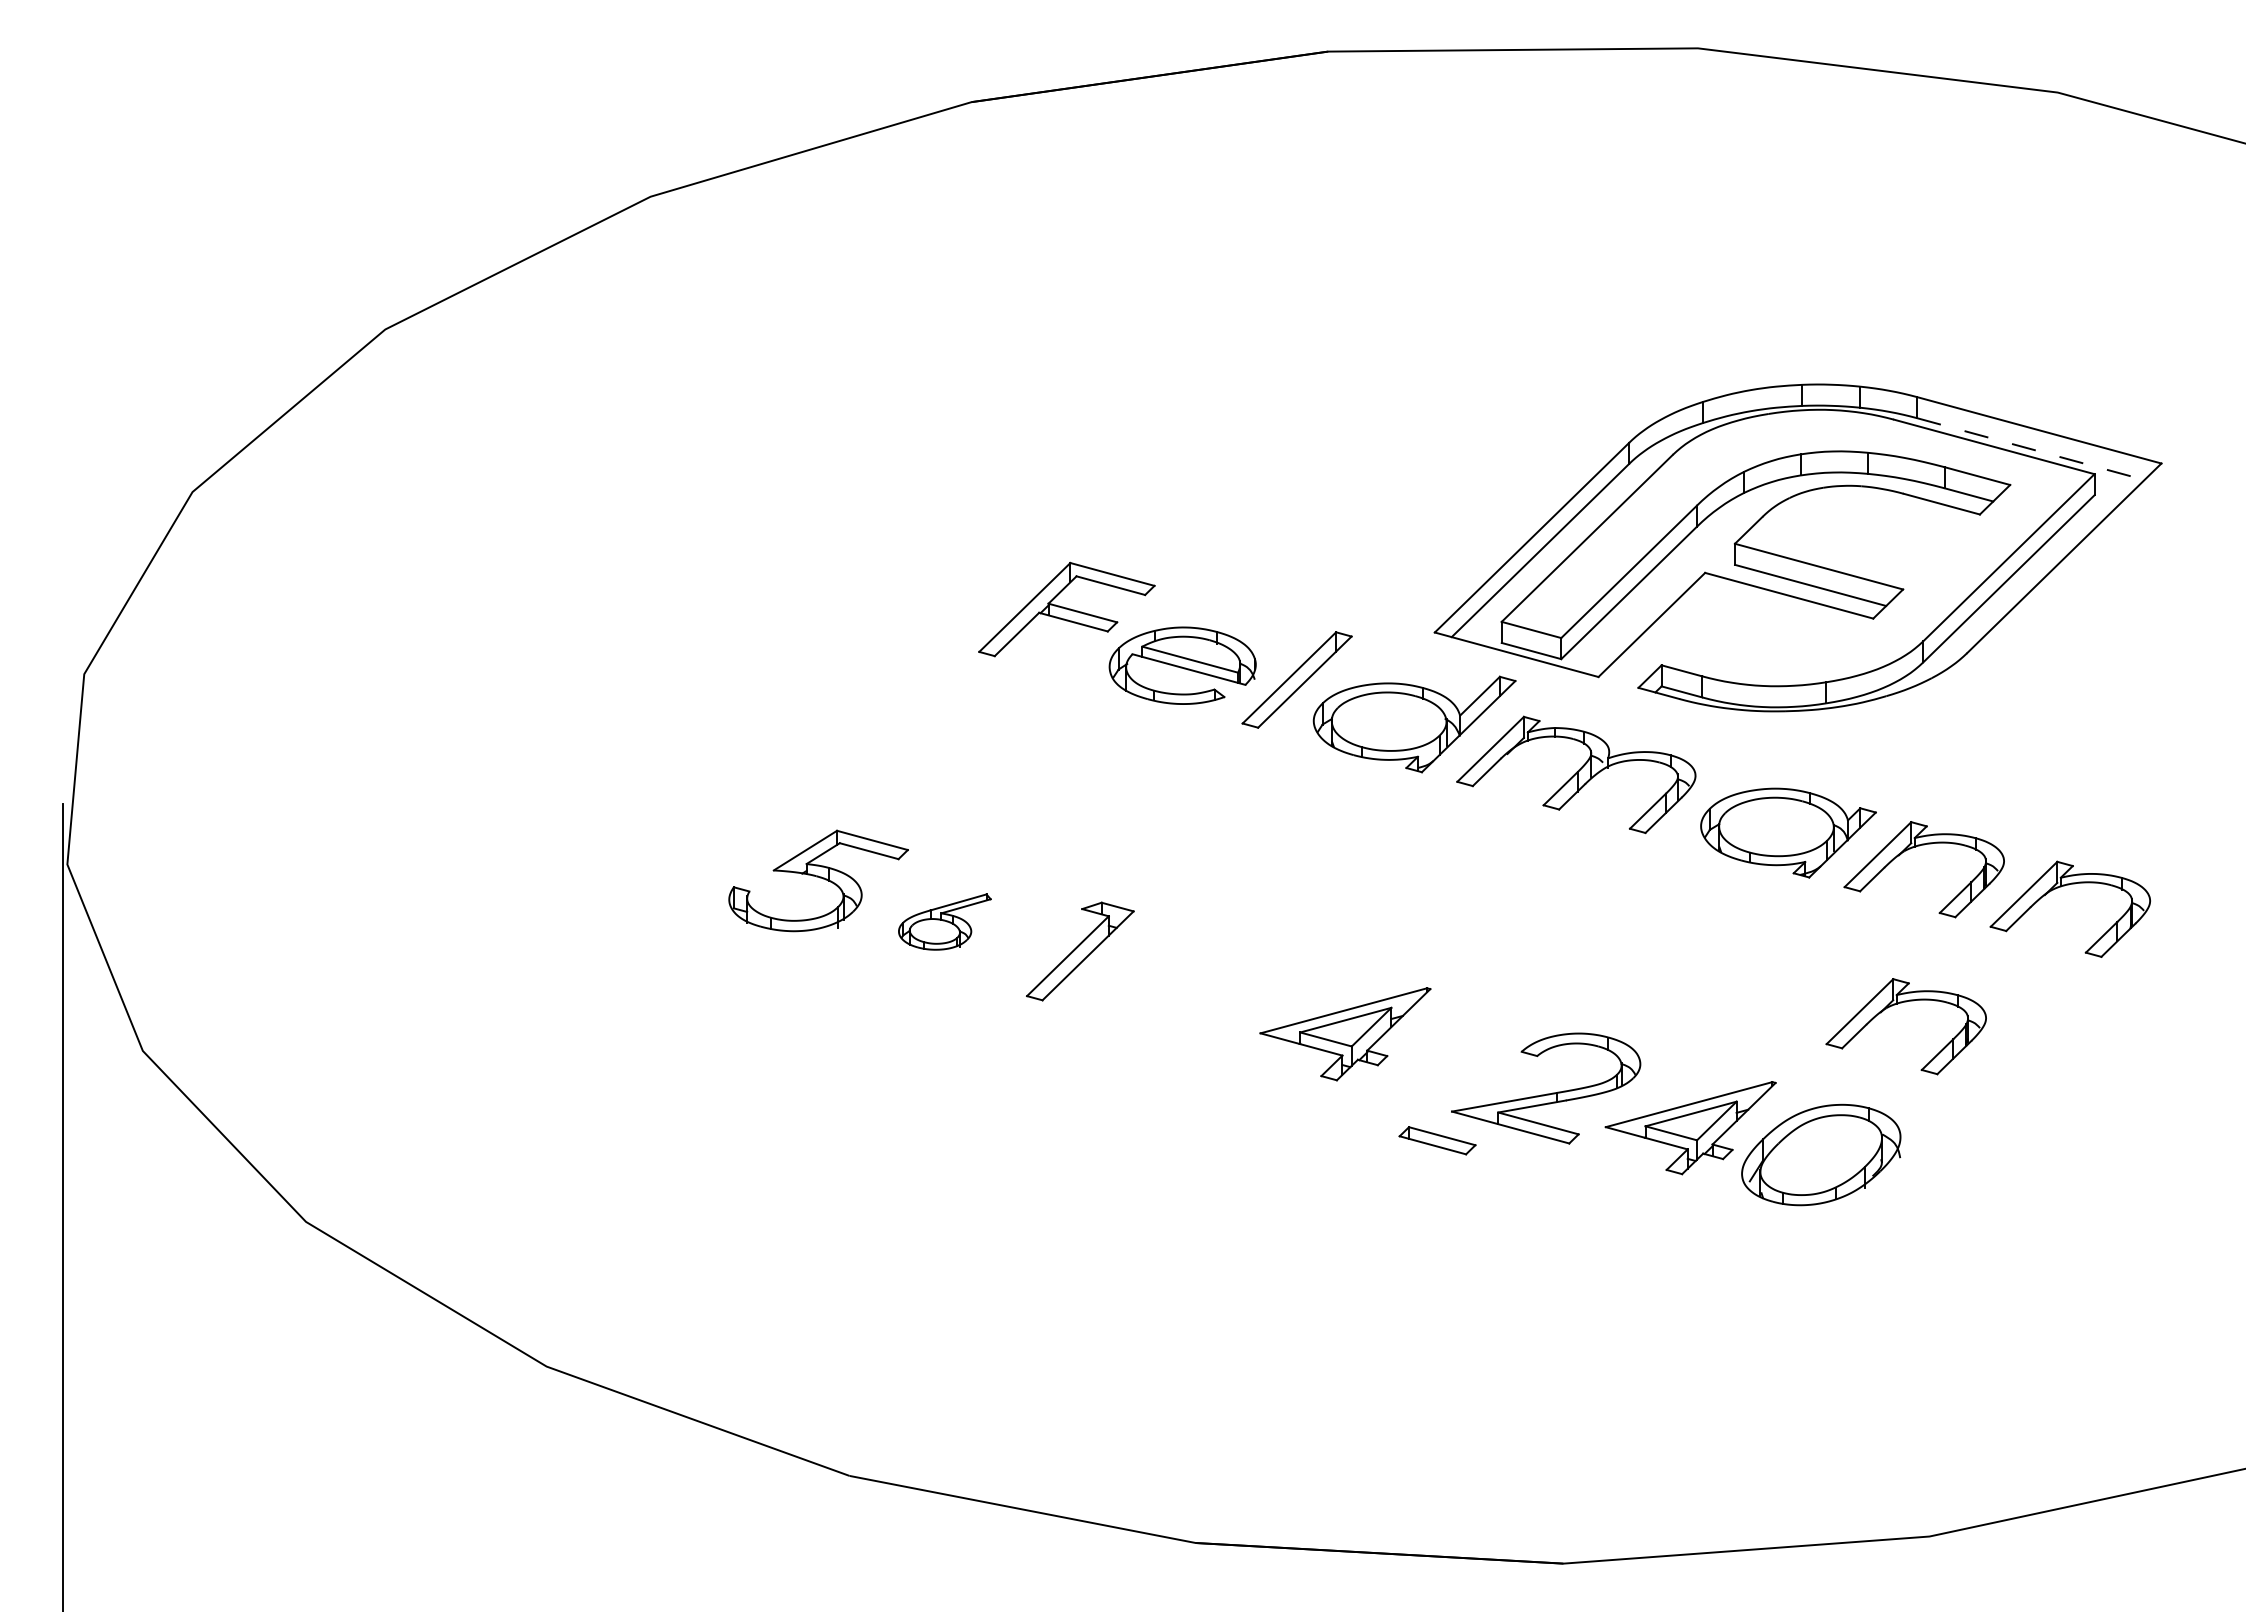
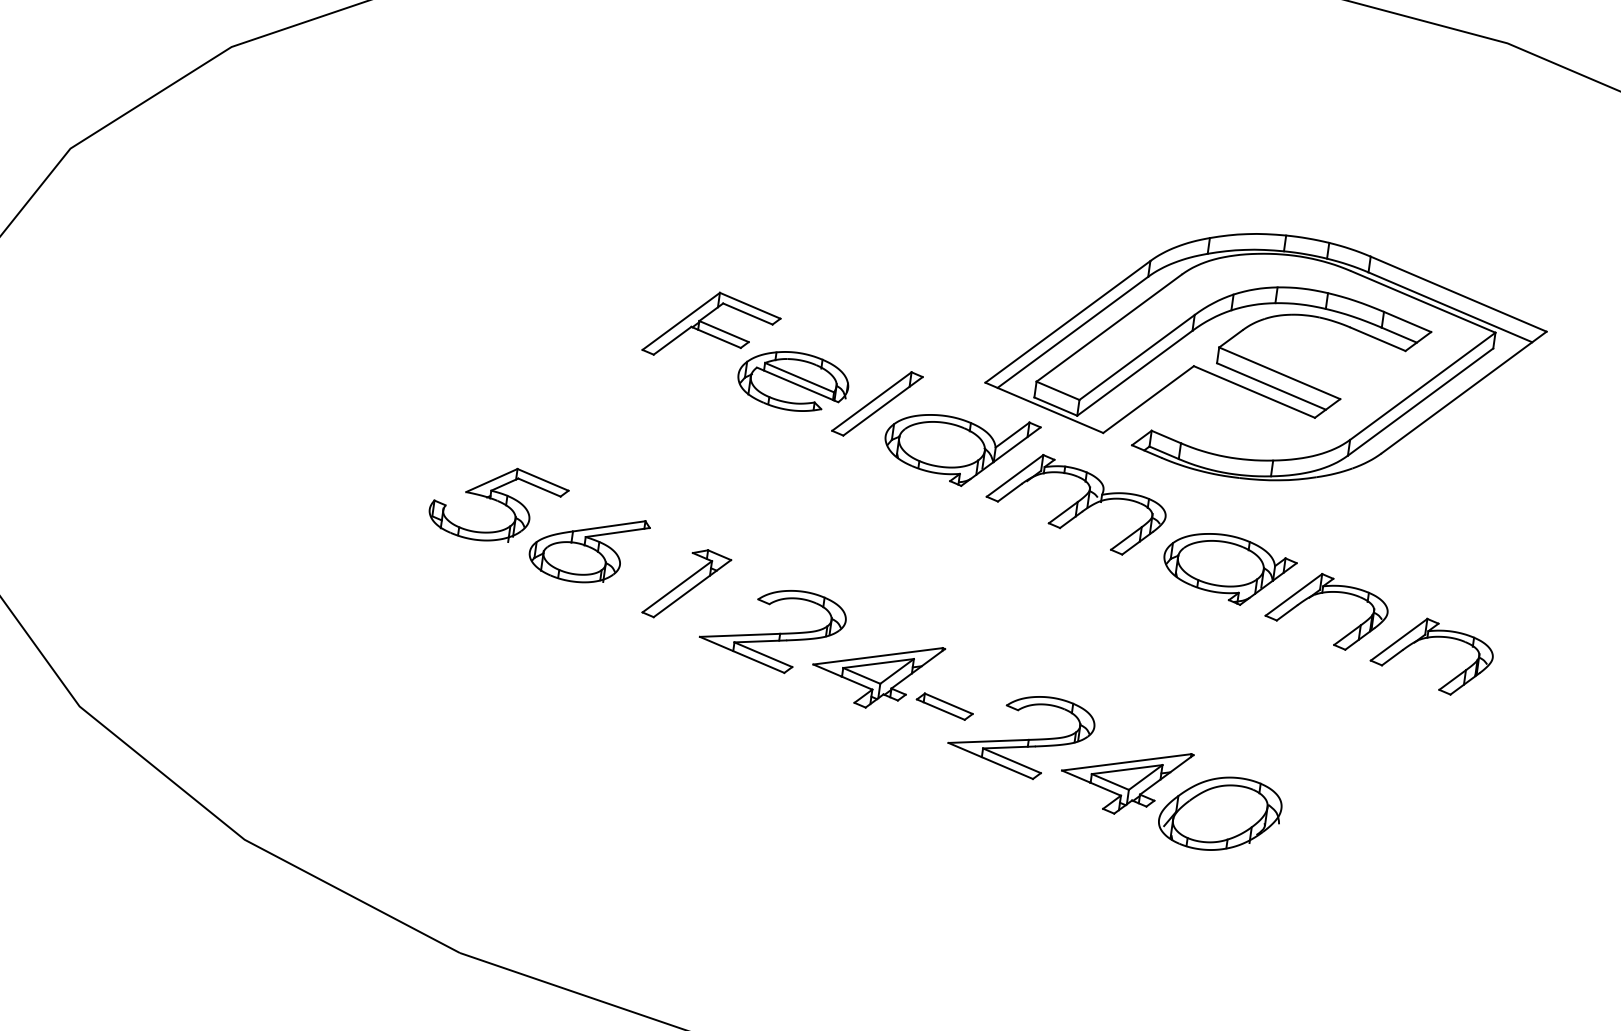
line: (2030, 449) -> (1450, 307), dashed -> solid
part: (944, 921) -> (588, 548), size x1.67
part: (1200, 994) -> (772, 629), added
part: (1898, 1004) -> (1293, 709), removed
part: (1437, 1140) -> (944, 706), moved

